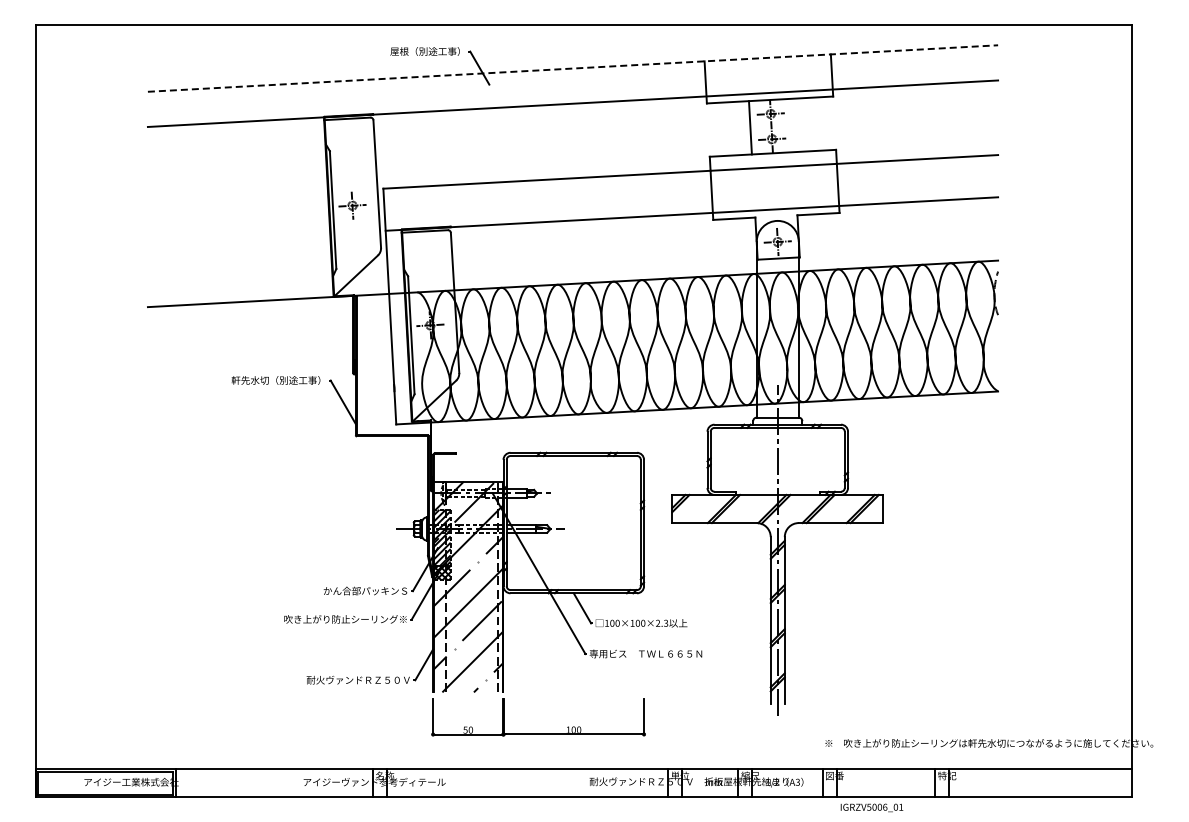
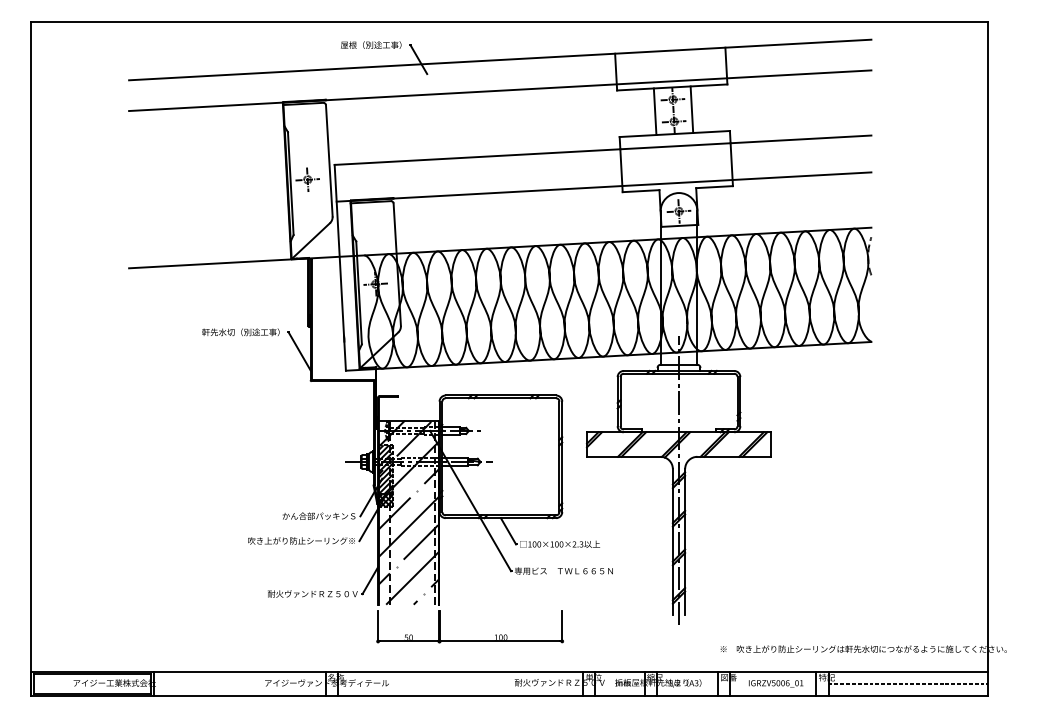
line: (573, 68) -> (500, 59), dashed -> solid
line: (792, 125) -> (691, 109), added
line: (1040, 783) -> (908, 684), added
text: (871, 807) -> (775, 683), moved

